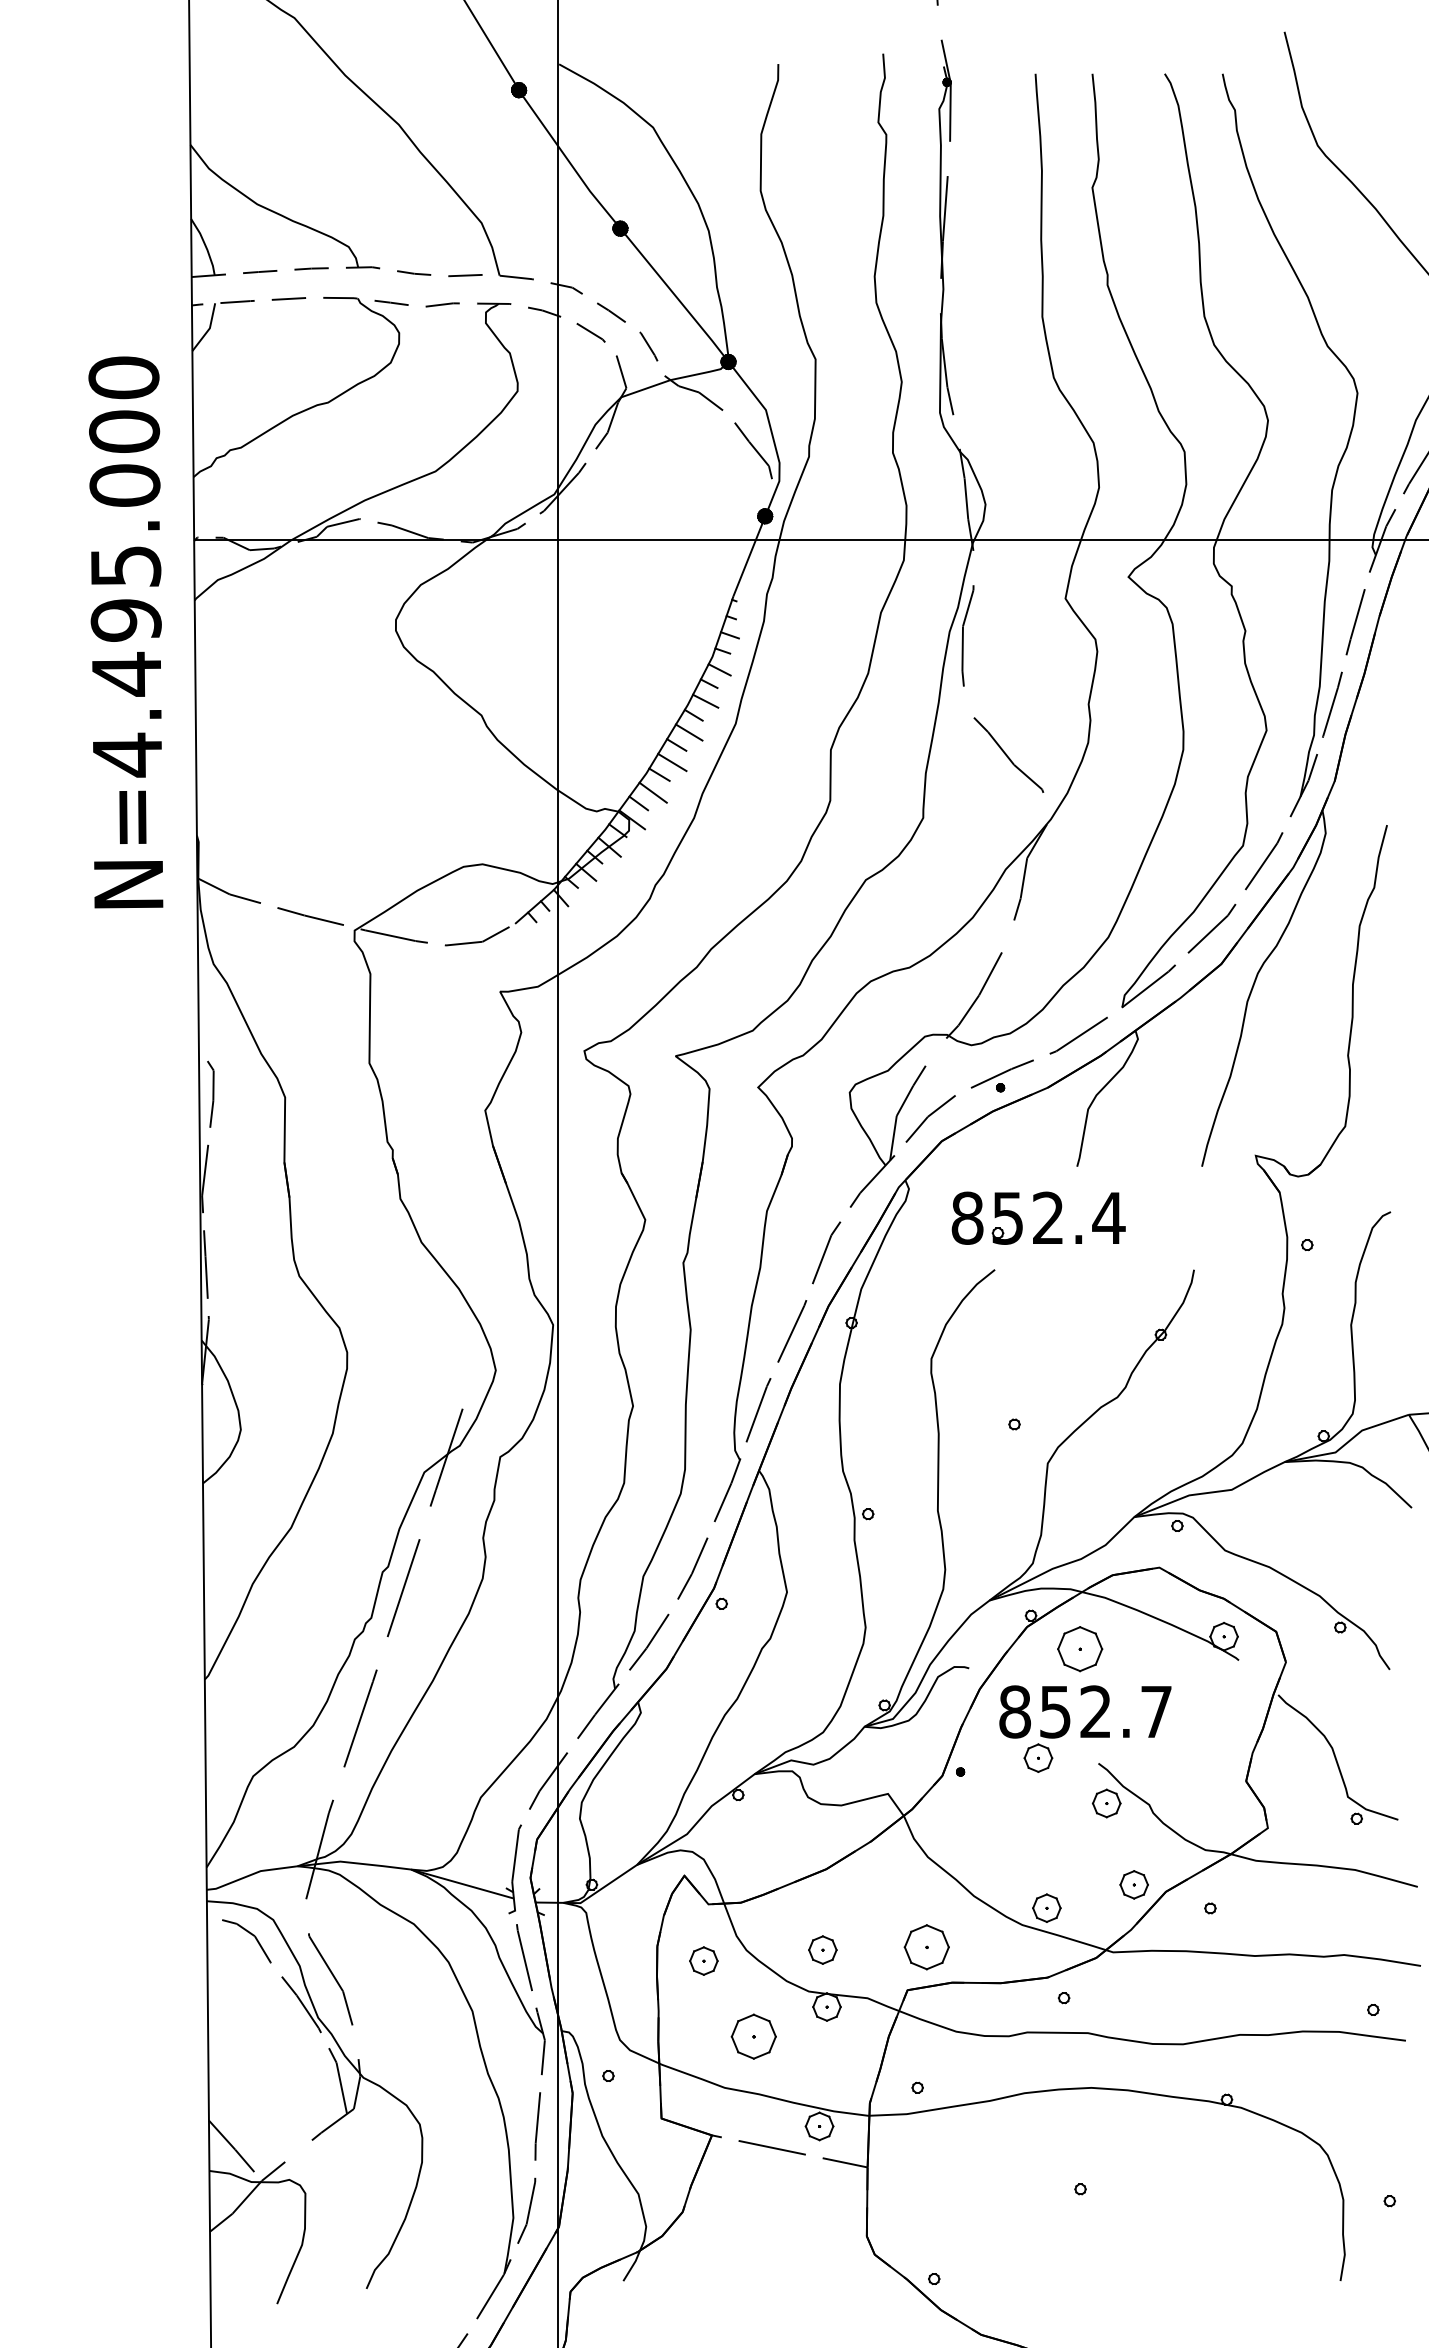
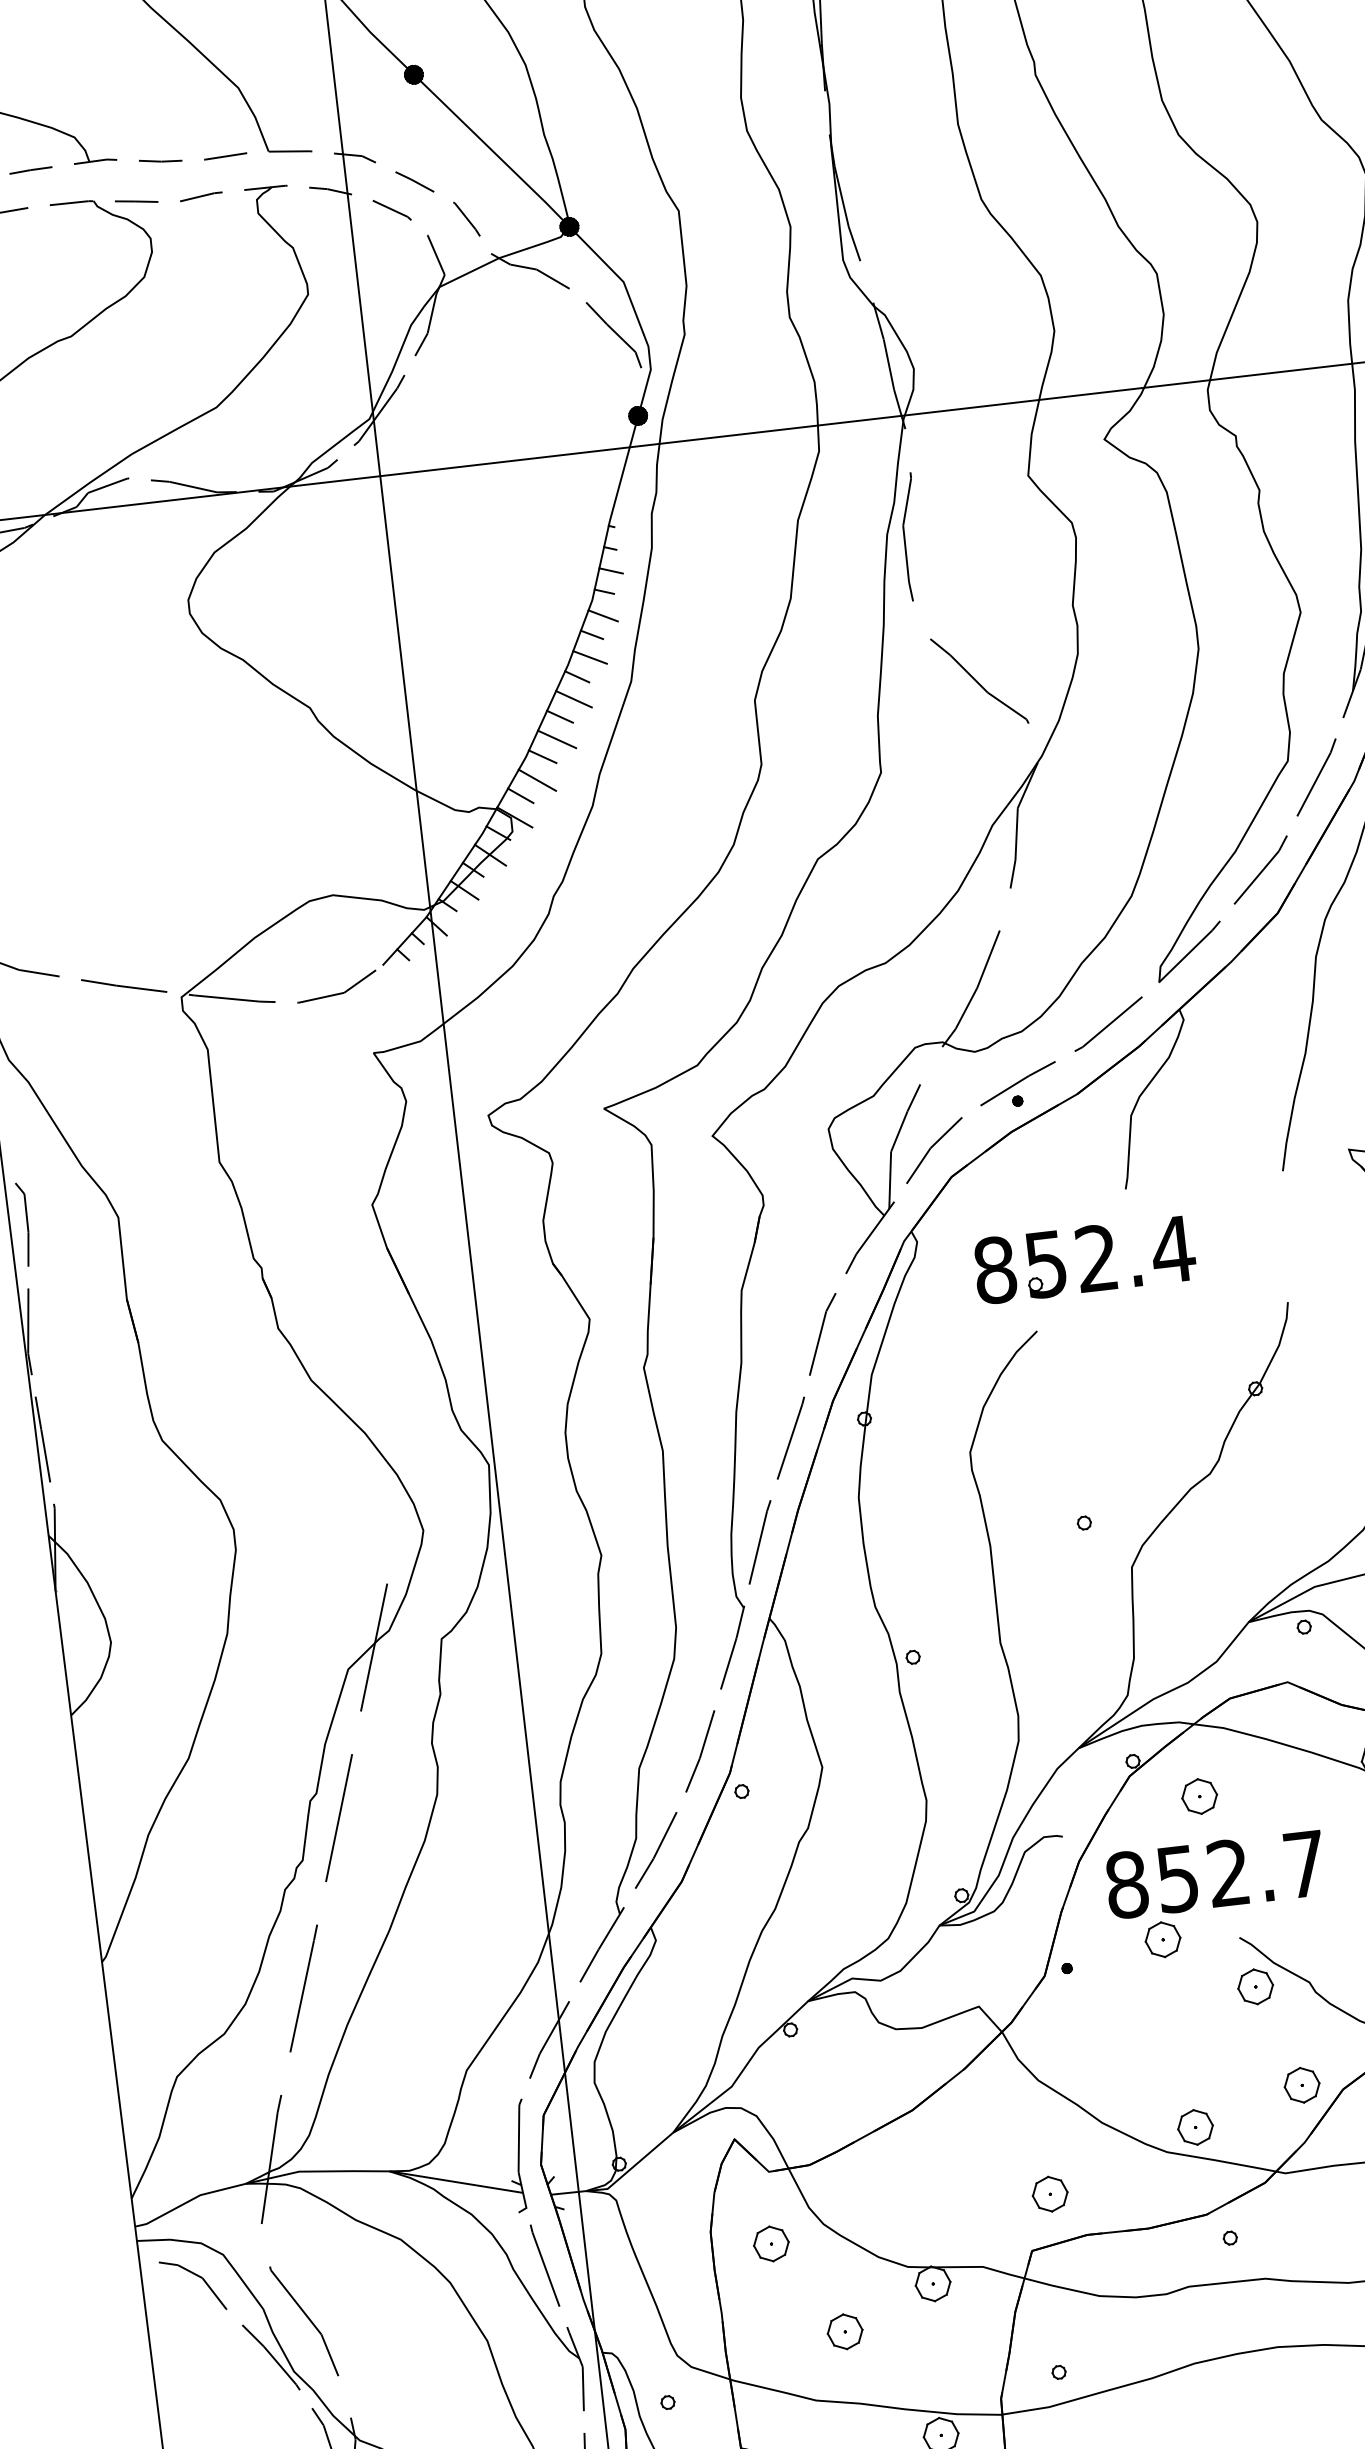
part: (1079, 1649) -> (1198, 1796), size x0.62
part: (926, 1947) -> (1049, 2194), size x0.62
part: (822, 1949) -> (919, 2212), removed
part: (753, 2036) -> (844, 2331), size x0.62

